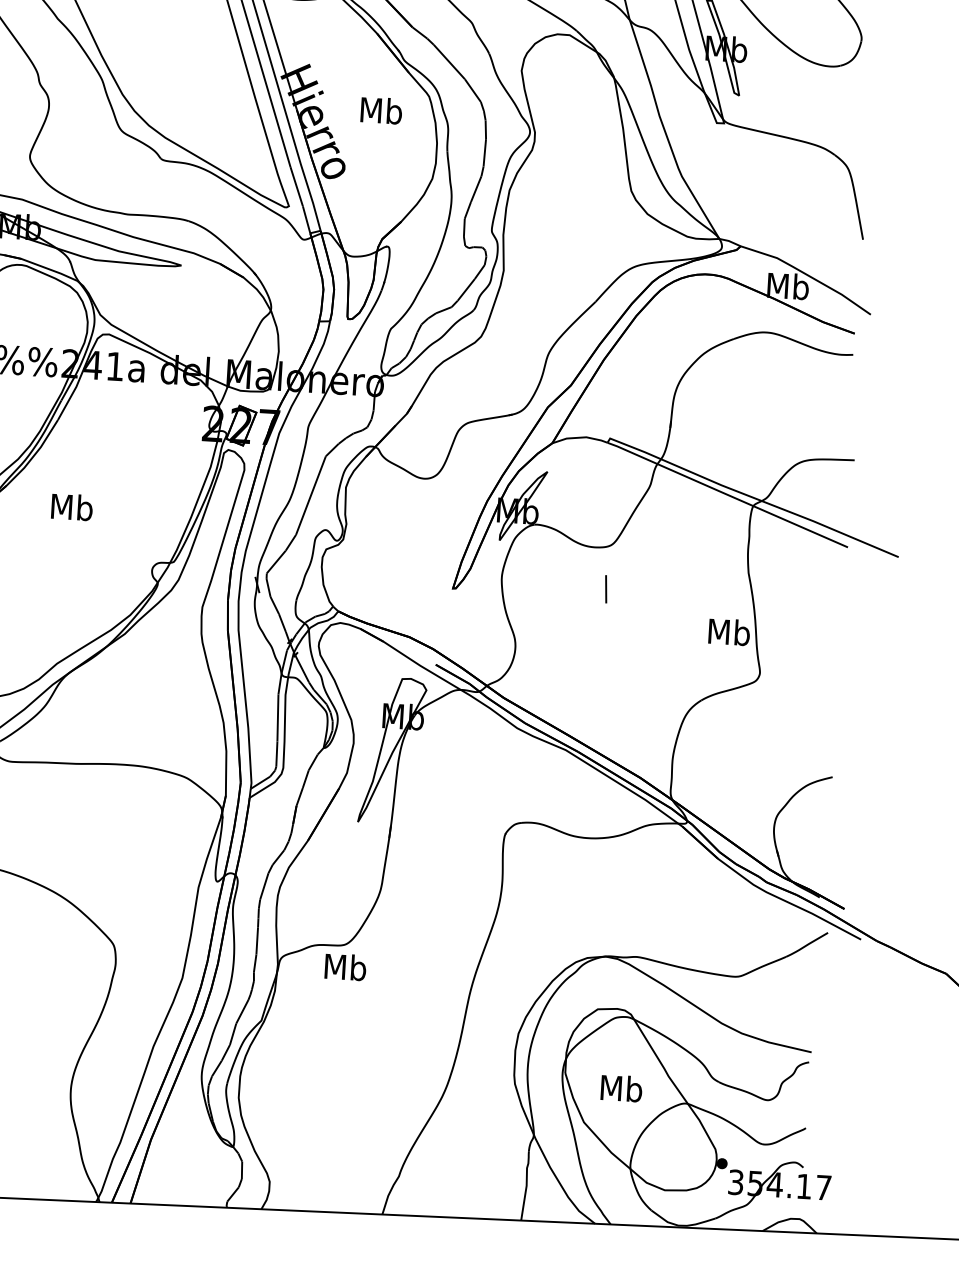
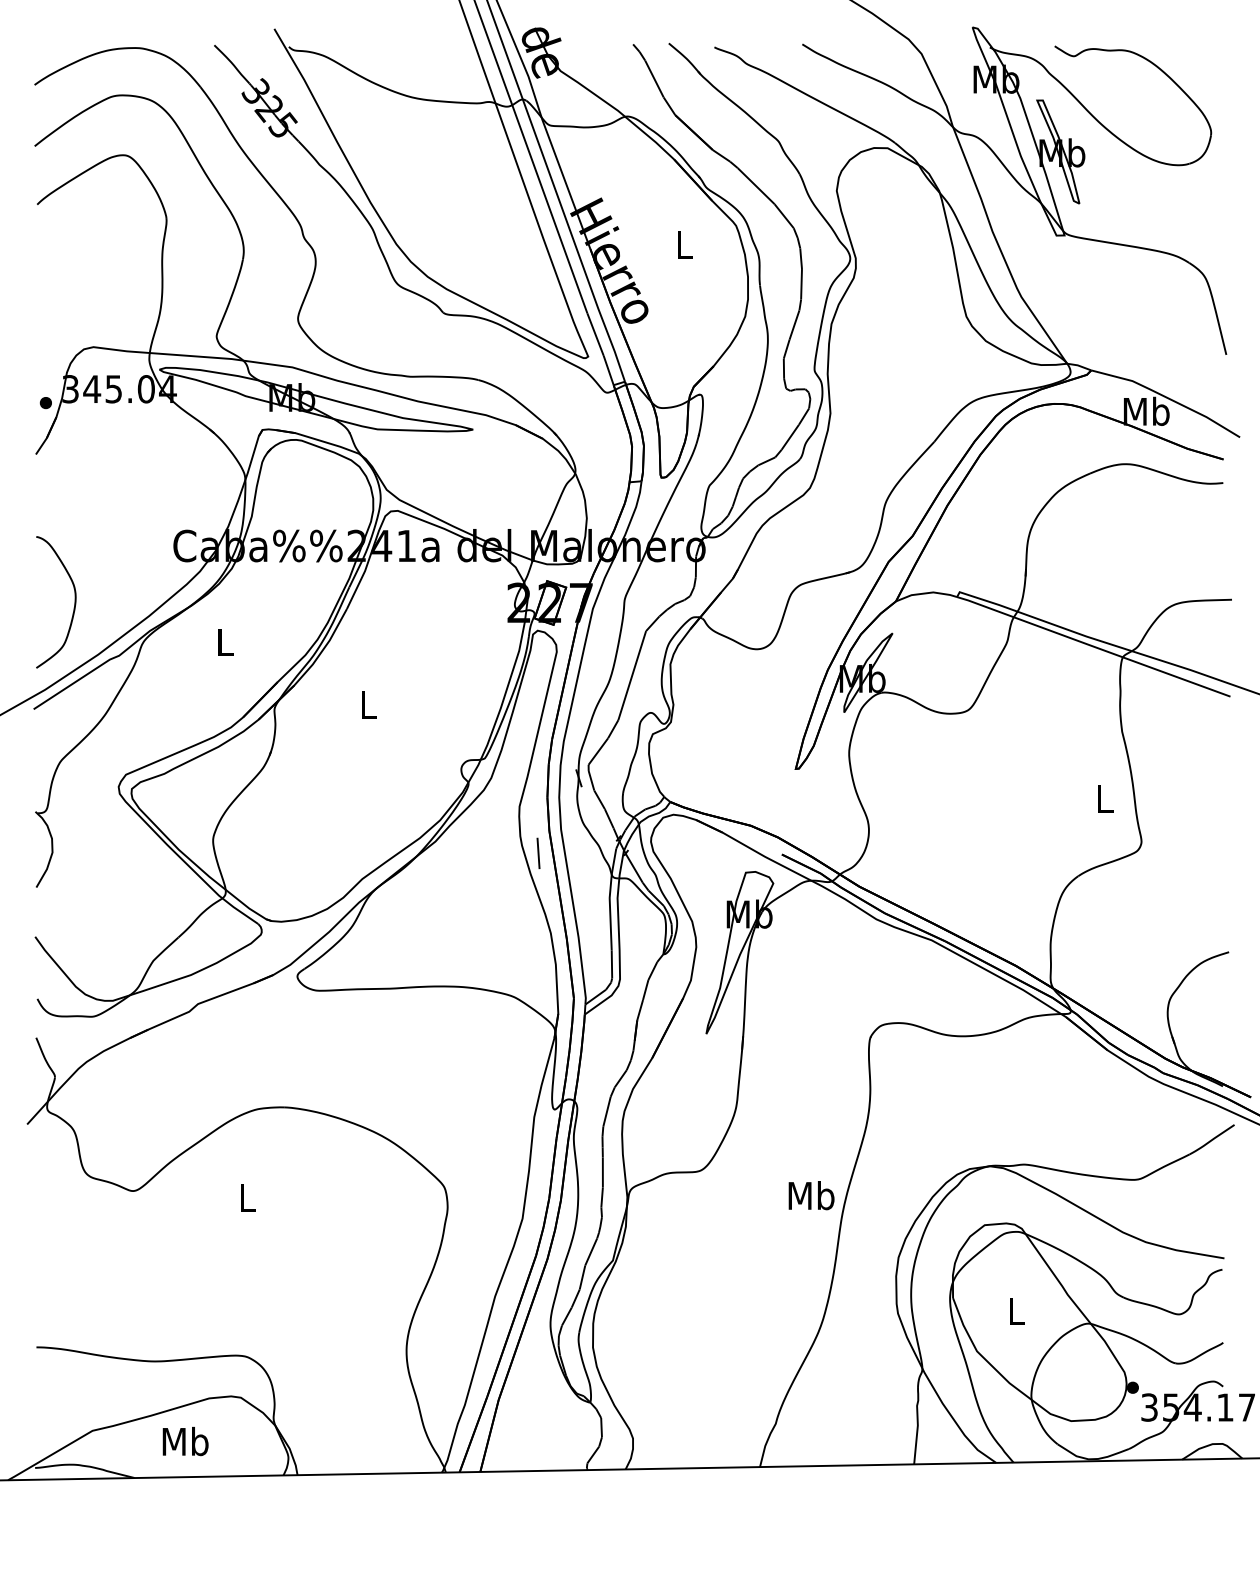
text: (381, 110) -> (684, 244), Mb -> L
text: (72, 507) -> (368, 704), Mb -> L
line: (606, 588) -> (538, 852), moved
text: (729, 632) -> (1104, 798), Mb -> L
text: (345, 967) -> (811, 1195), moved
text: (621, 1087) -> (1016, 1310), Mb -> L

